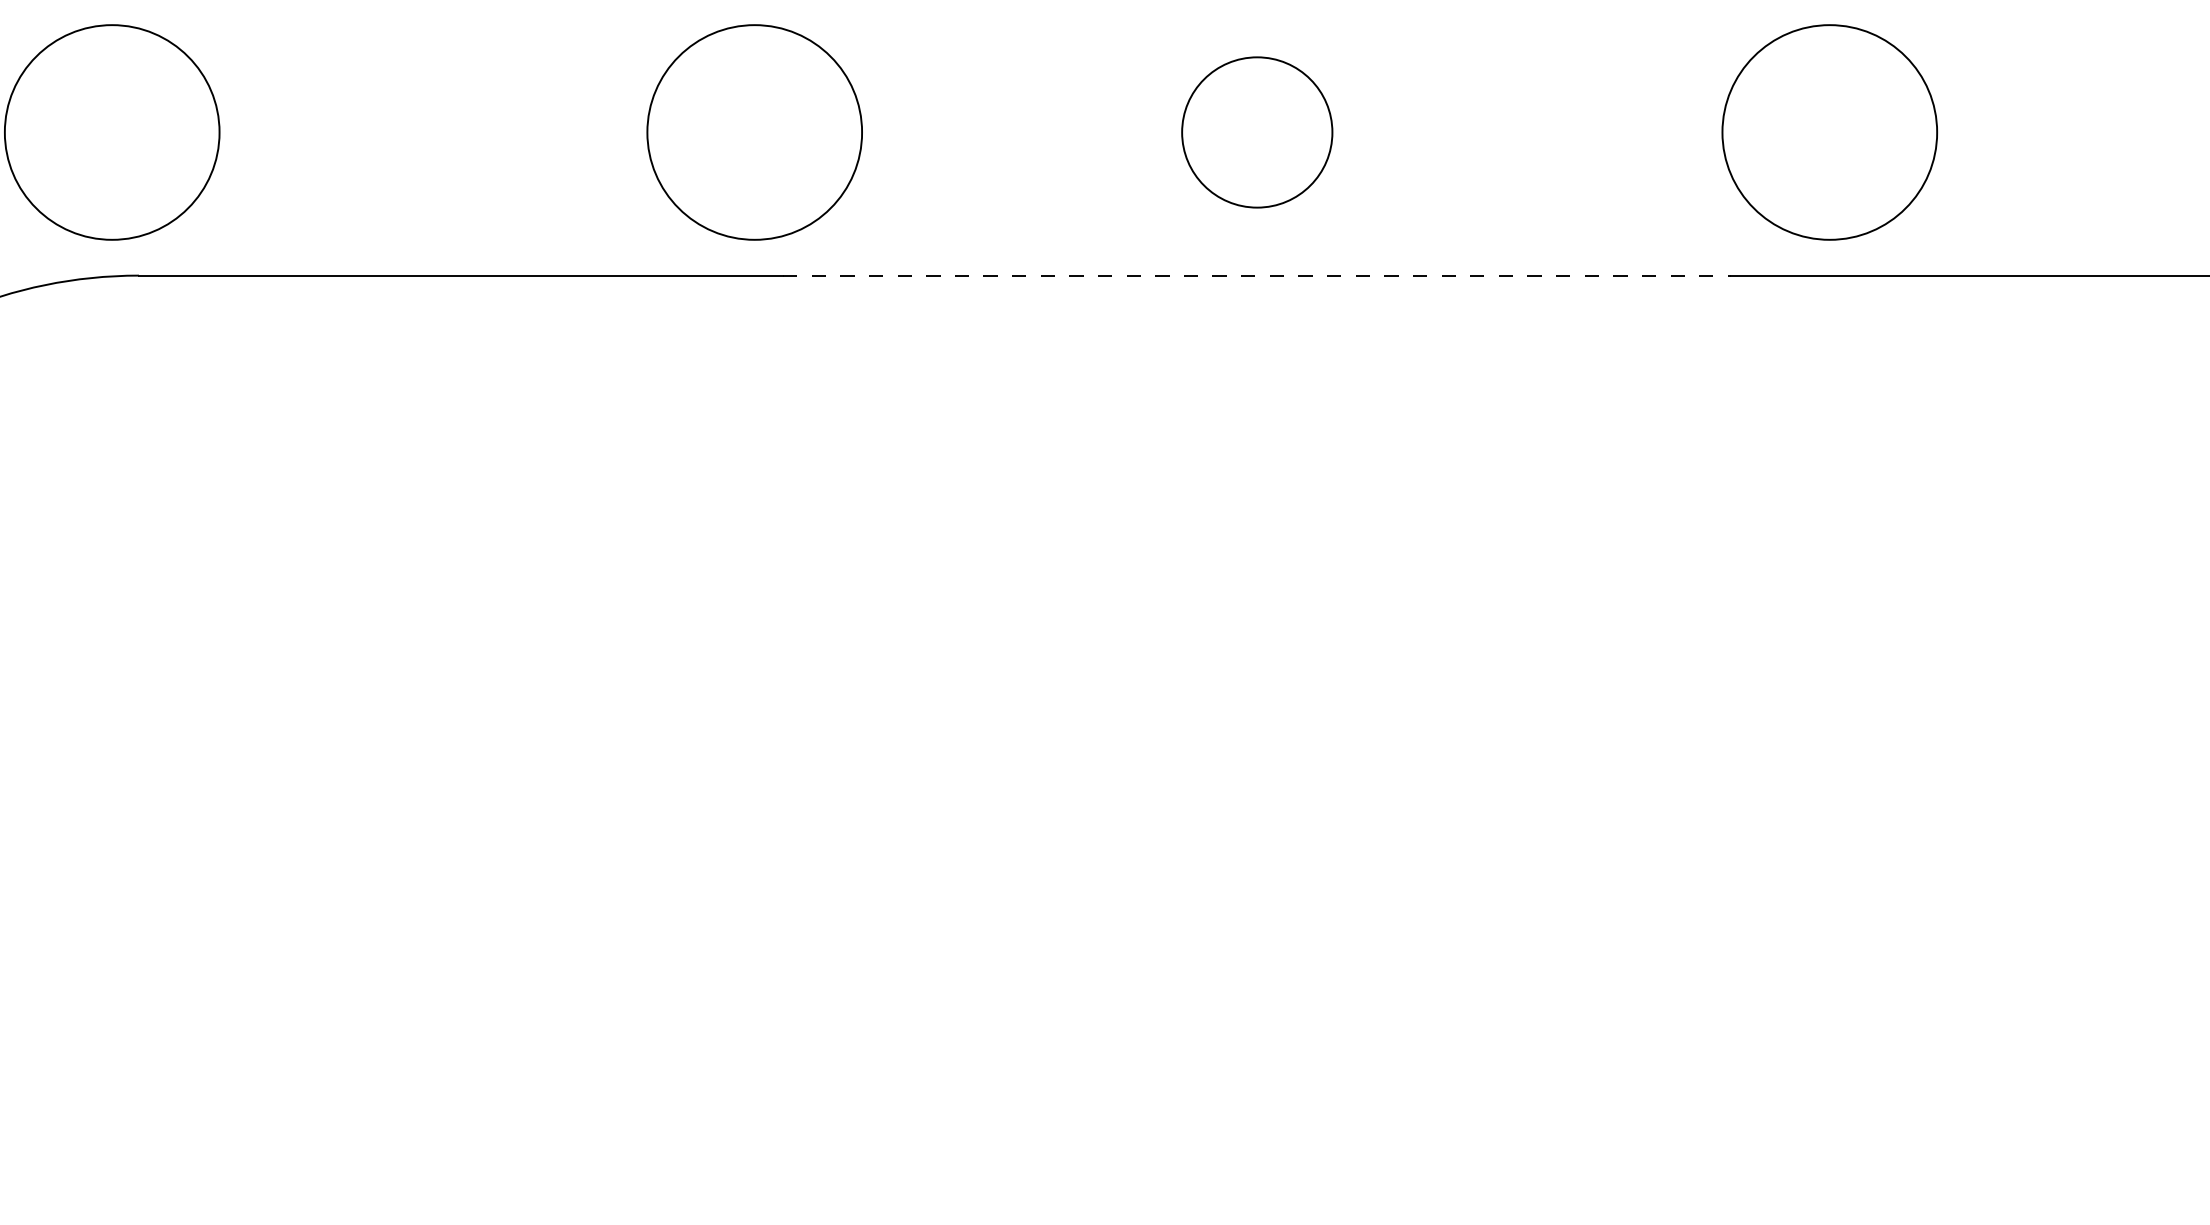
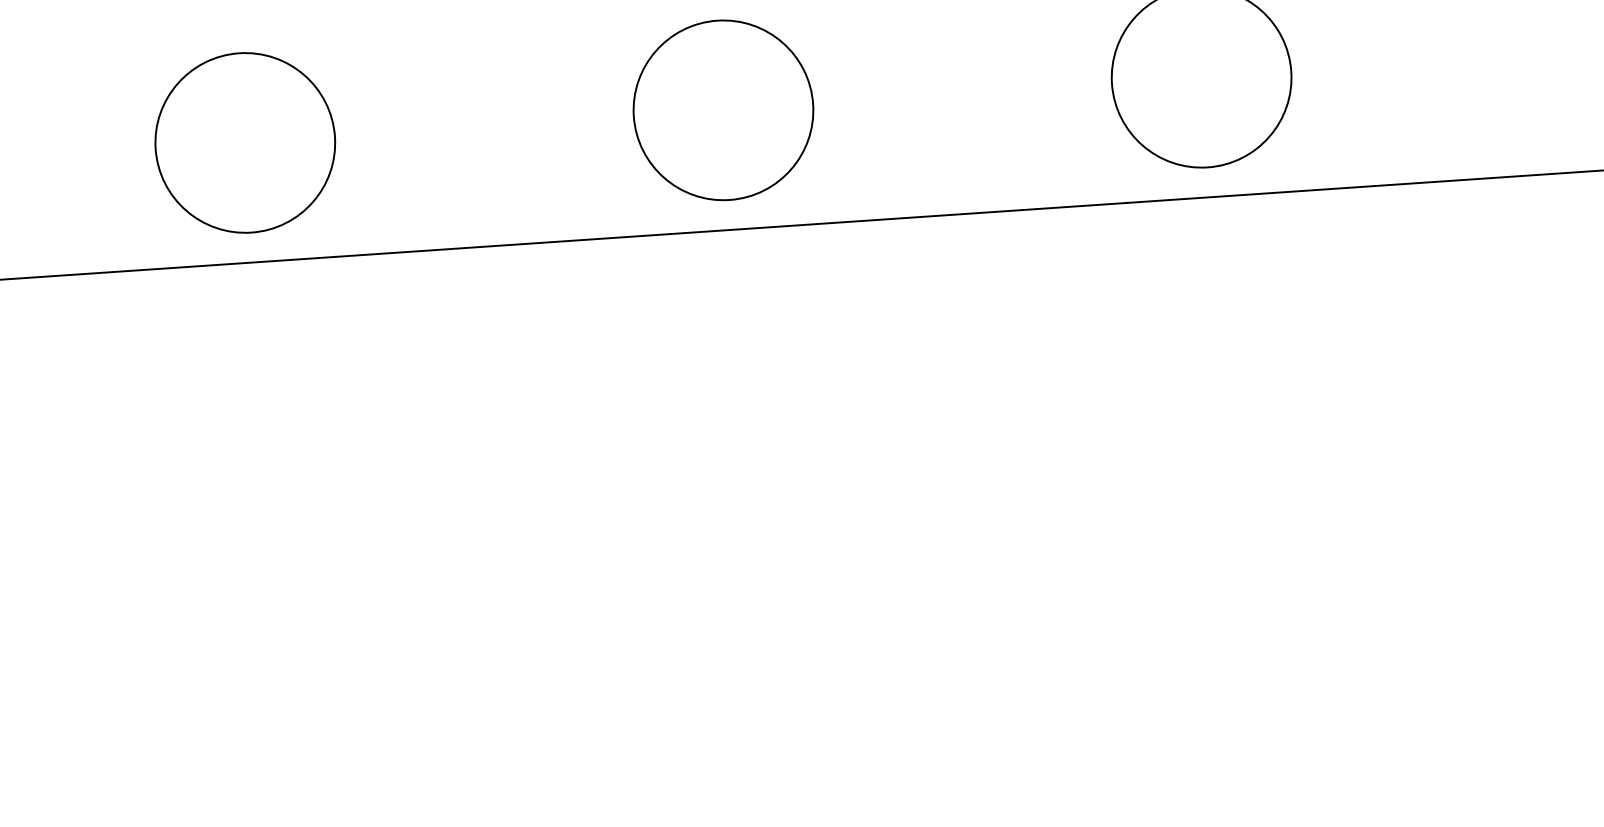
circle: (754, 132) -> (245, 142), moved
circle: (1256, 132) -> (722, 110), size x1.43
line: (1257, 275) -> (731, 229), dashed -> solid

